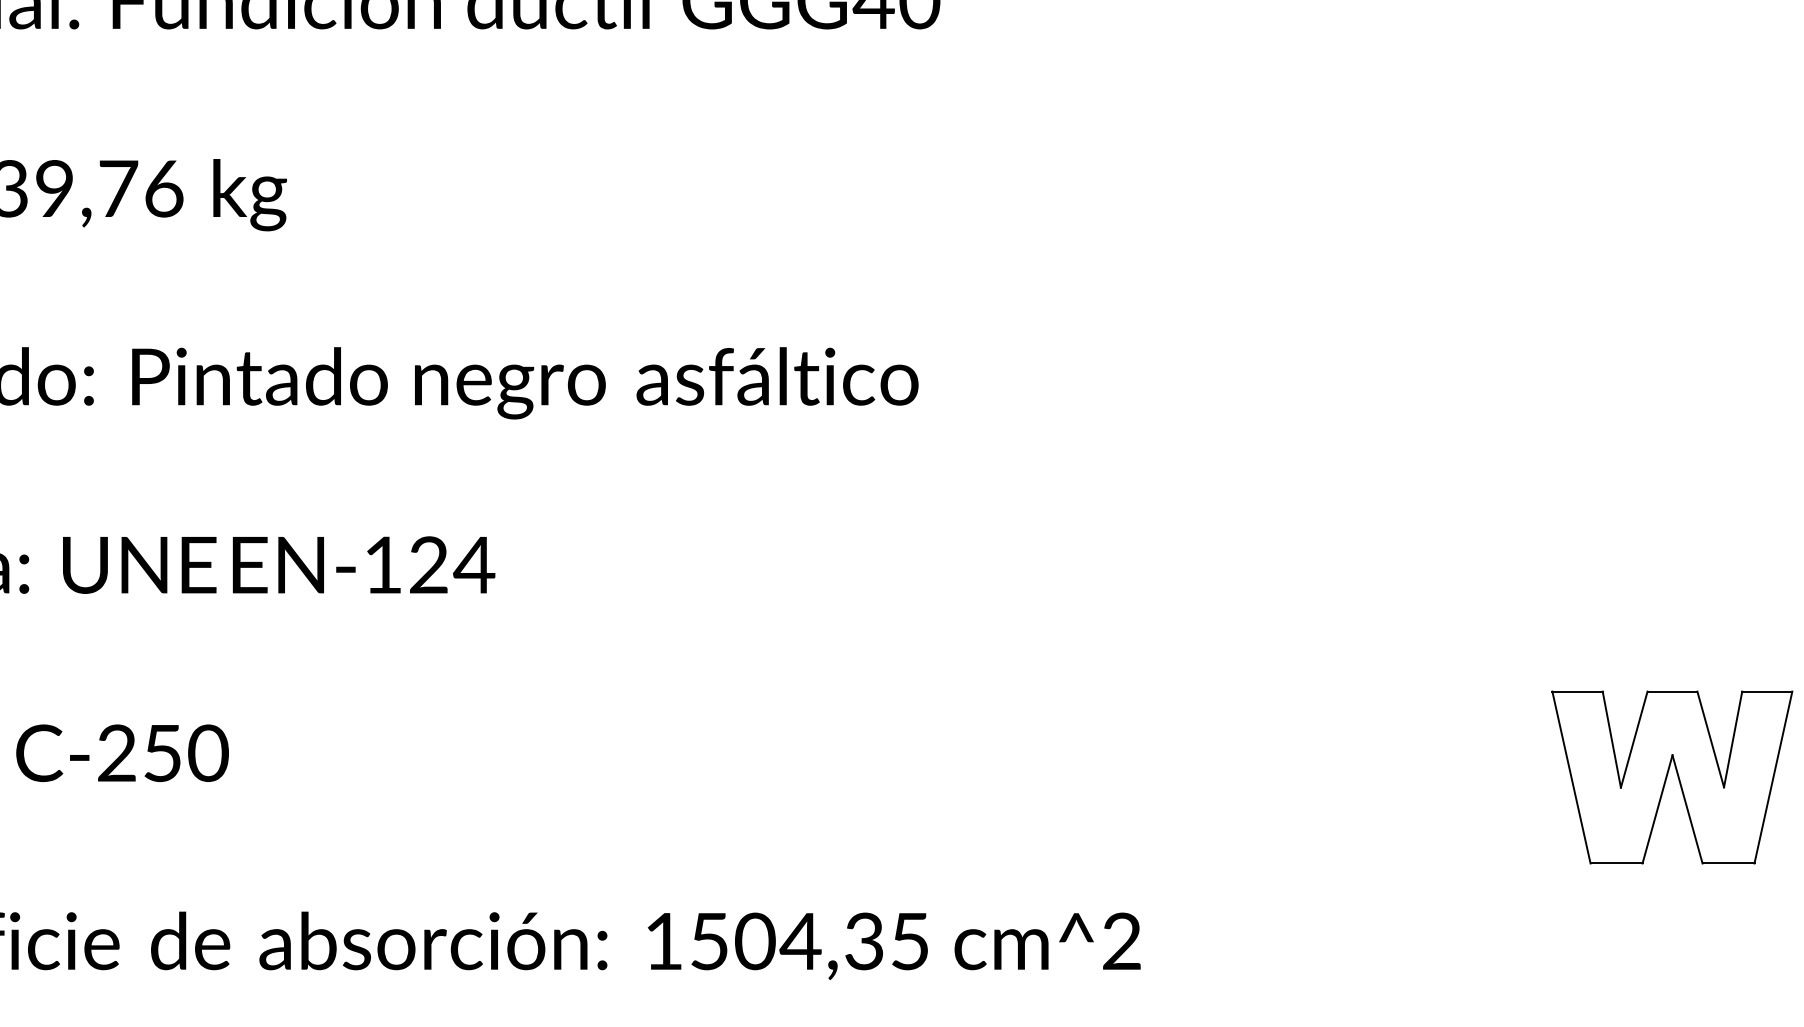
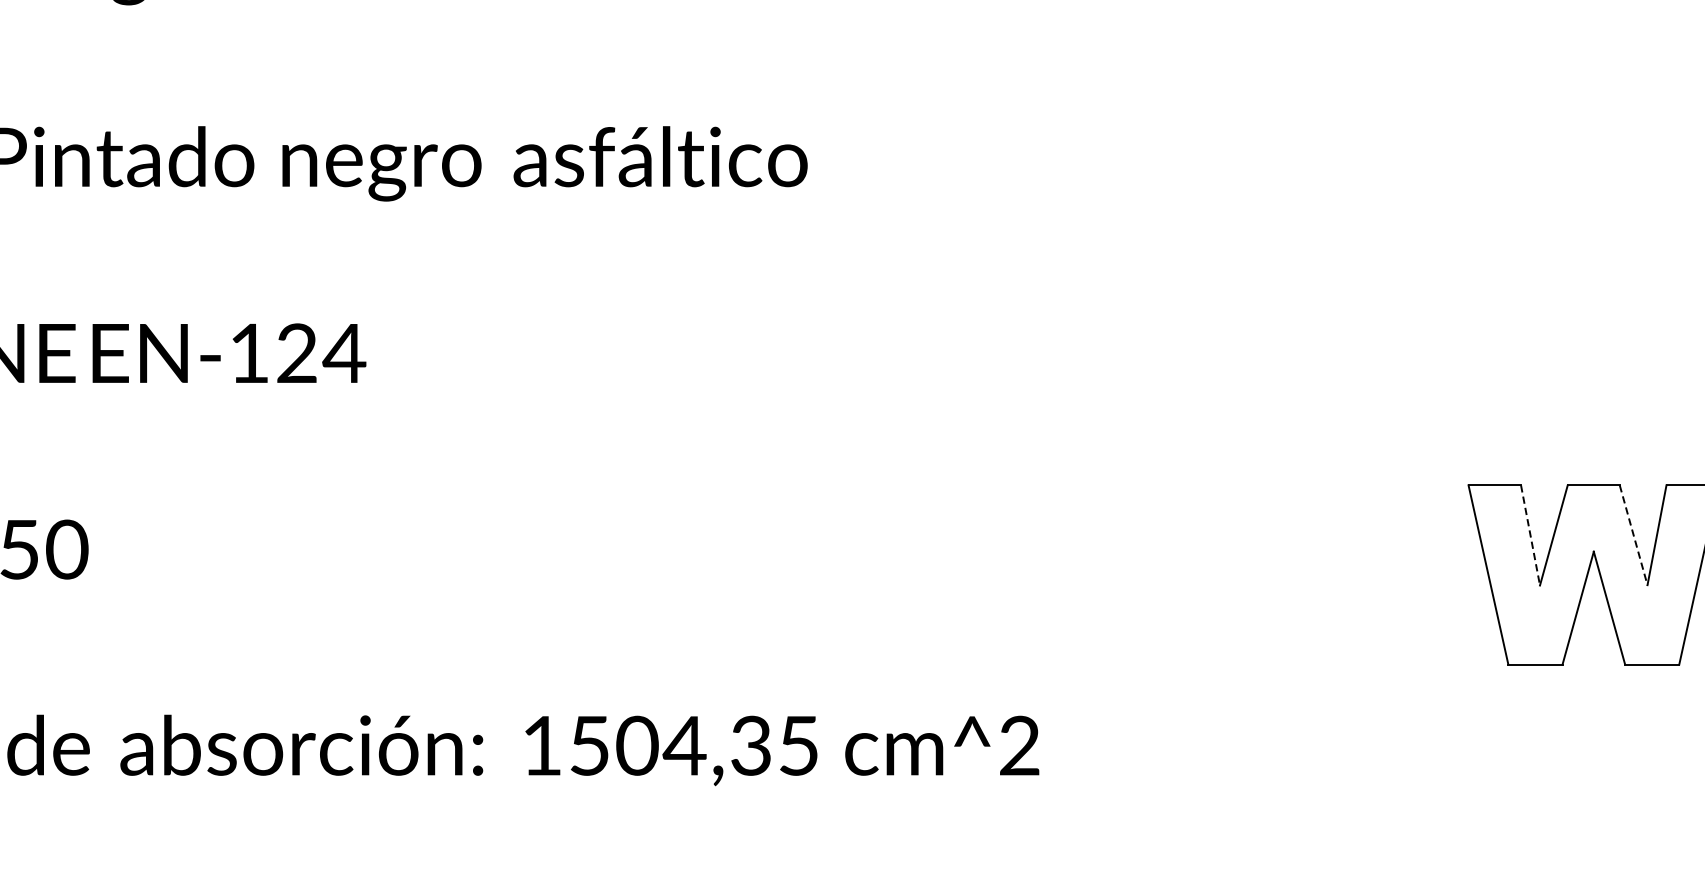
line: (1611, 739) -> (1530, 535), solid -> dashed
line: (1710, 739) -> (1633, 535), solid -> dashed

